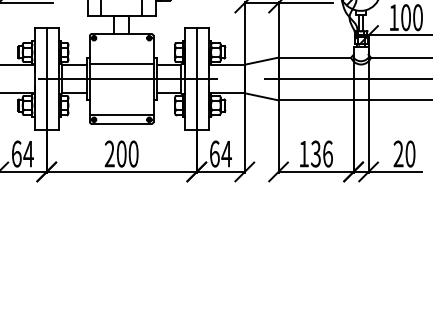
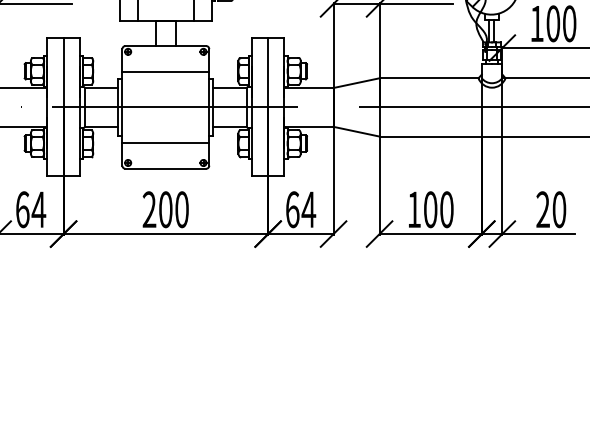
line: (121, 63) -> (165, 71), moved
line: (121, 115) -> (165, 142), moved
text: (321, 153) -> (438, 209), 136 -> 100

